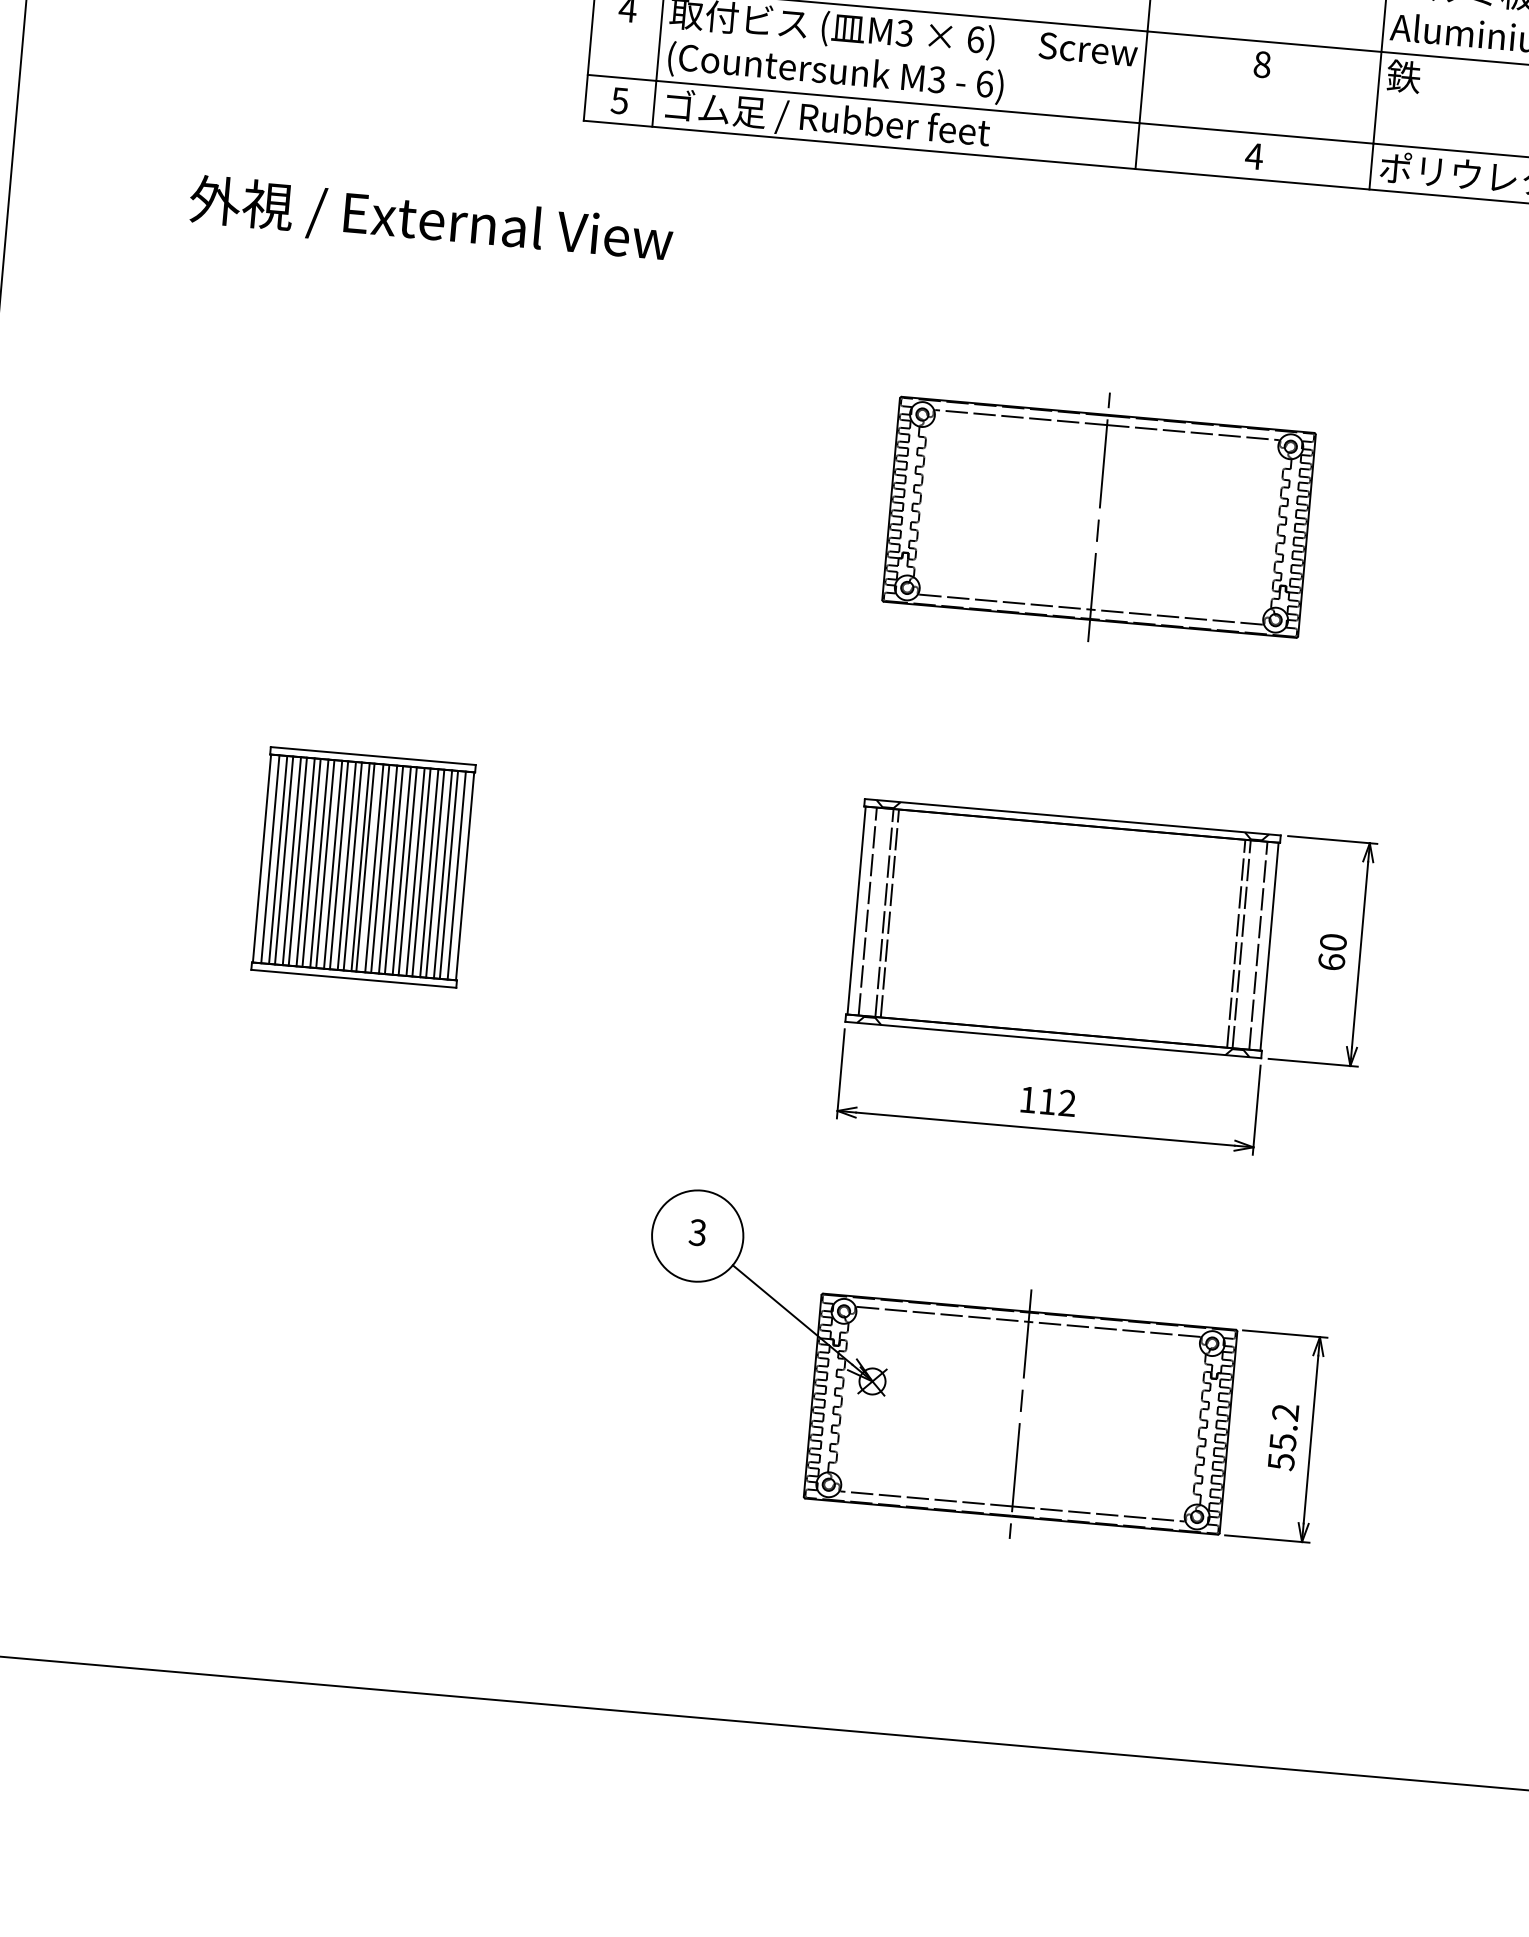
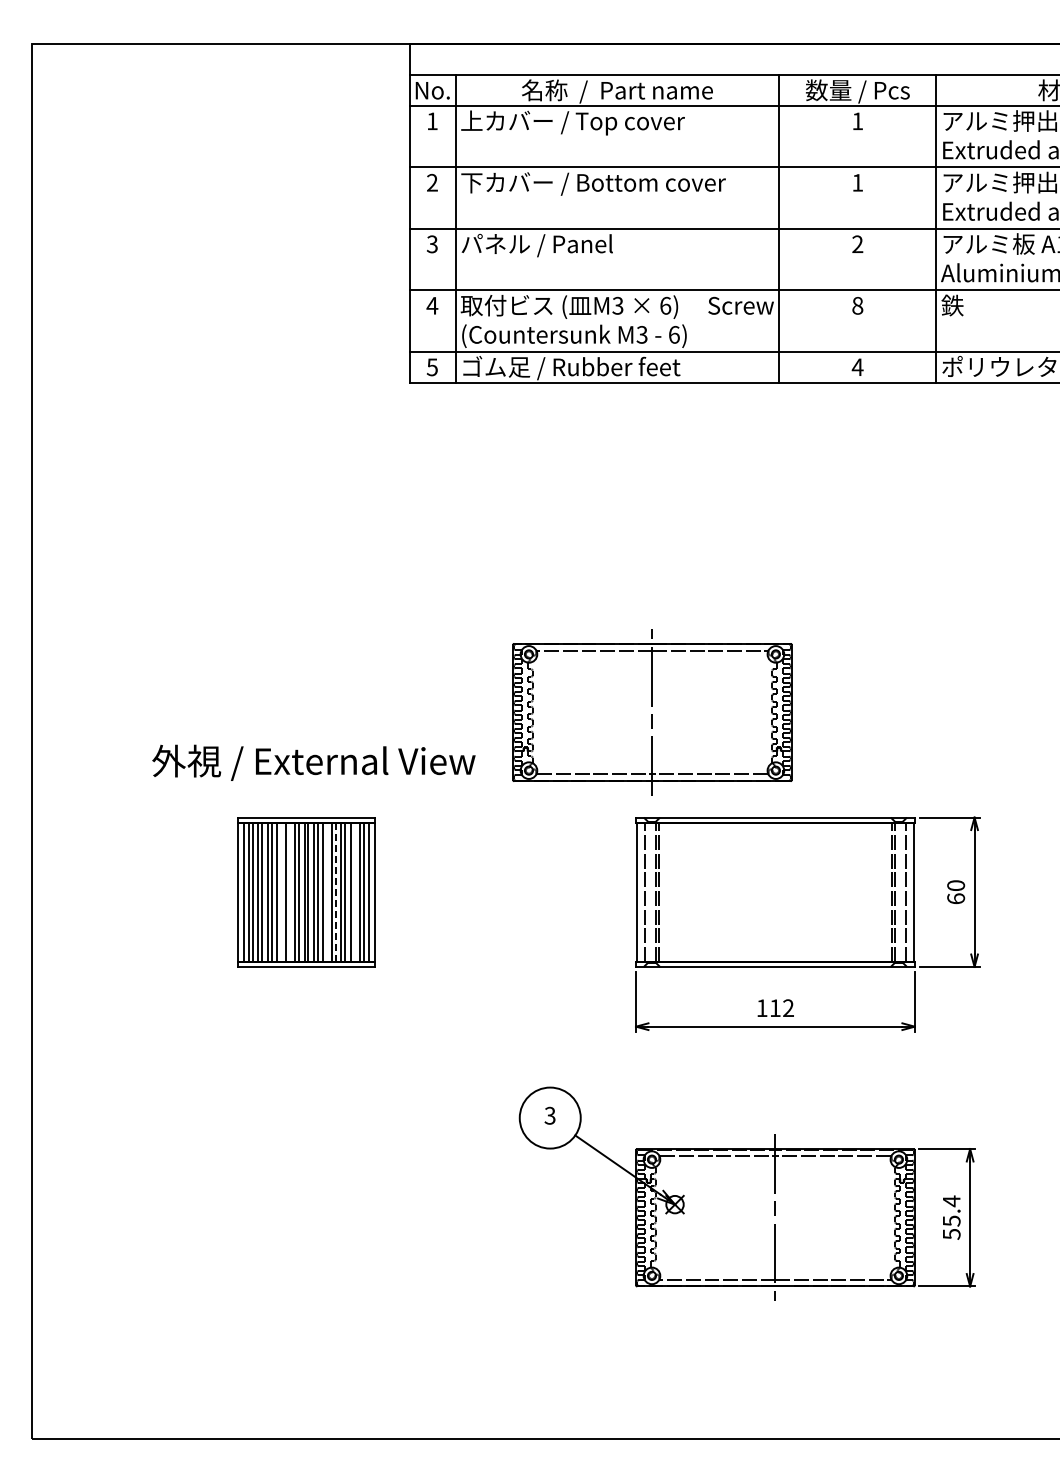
text: (430, 221) -> (313, 762), moved
part: (1099, 517) -> (652, 712), moved
line: (324, 862) -> (280, 891), removed
line: (339, 864) -> (290, 891), removed
line: (393, 868) -> (326, 891), removed
line: (408, 871) -> (336, 892), solid -> dashed
line: (435, 872) -> (354, 891), removed
text: (1285, 1412) -> (951, 1201), 55.2 -> 55.4

